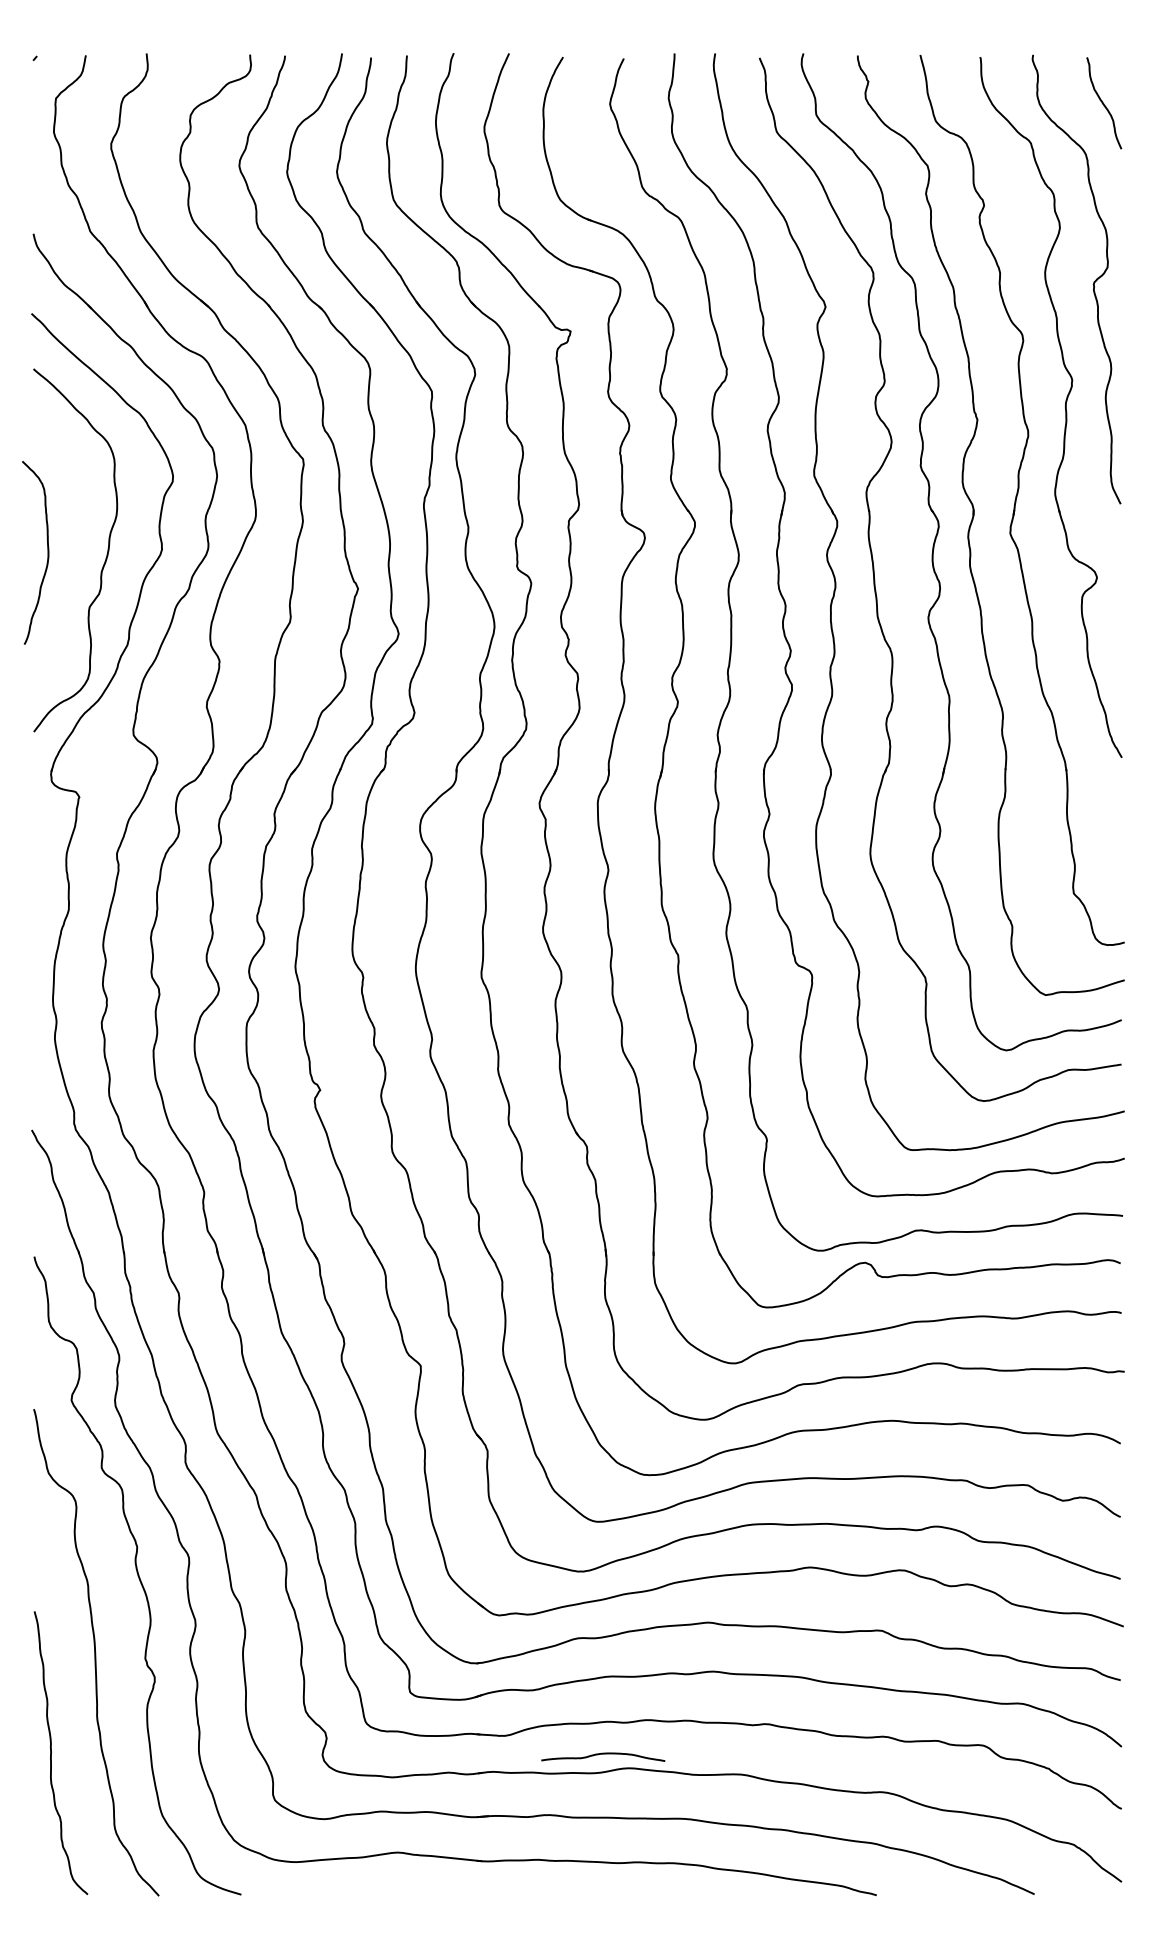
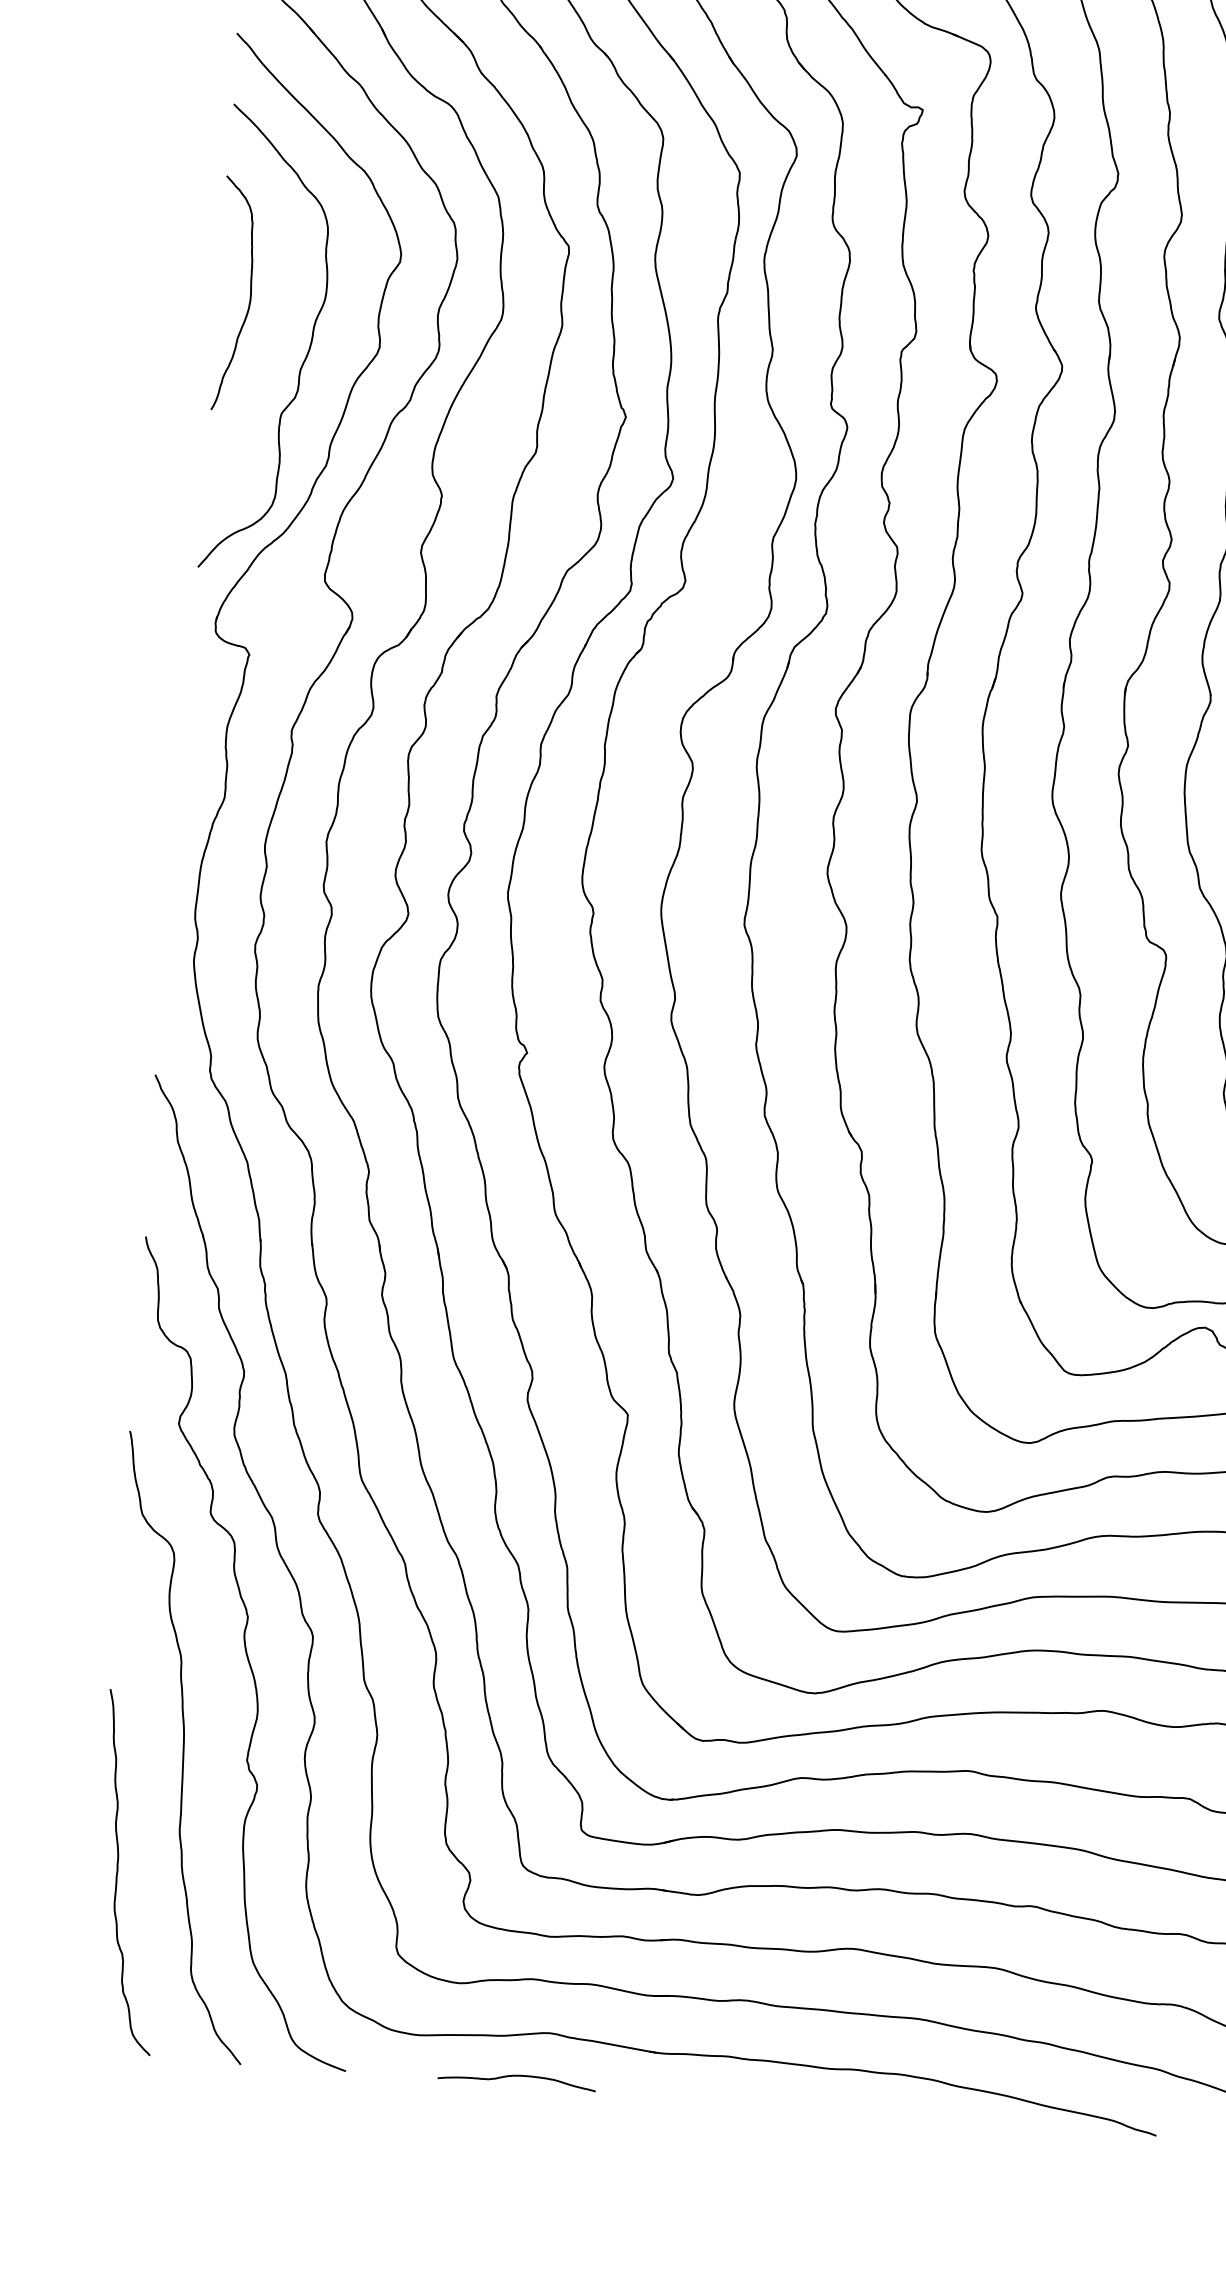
curve: (47, 552) -> (249, 294), moved
curve: (603, 1754) -> (517, 2076), moved

